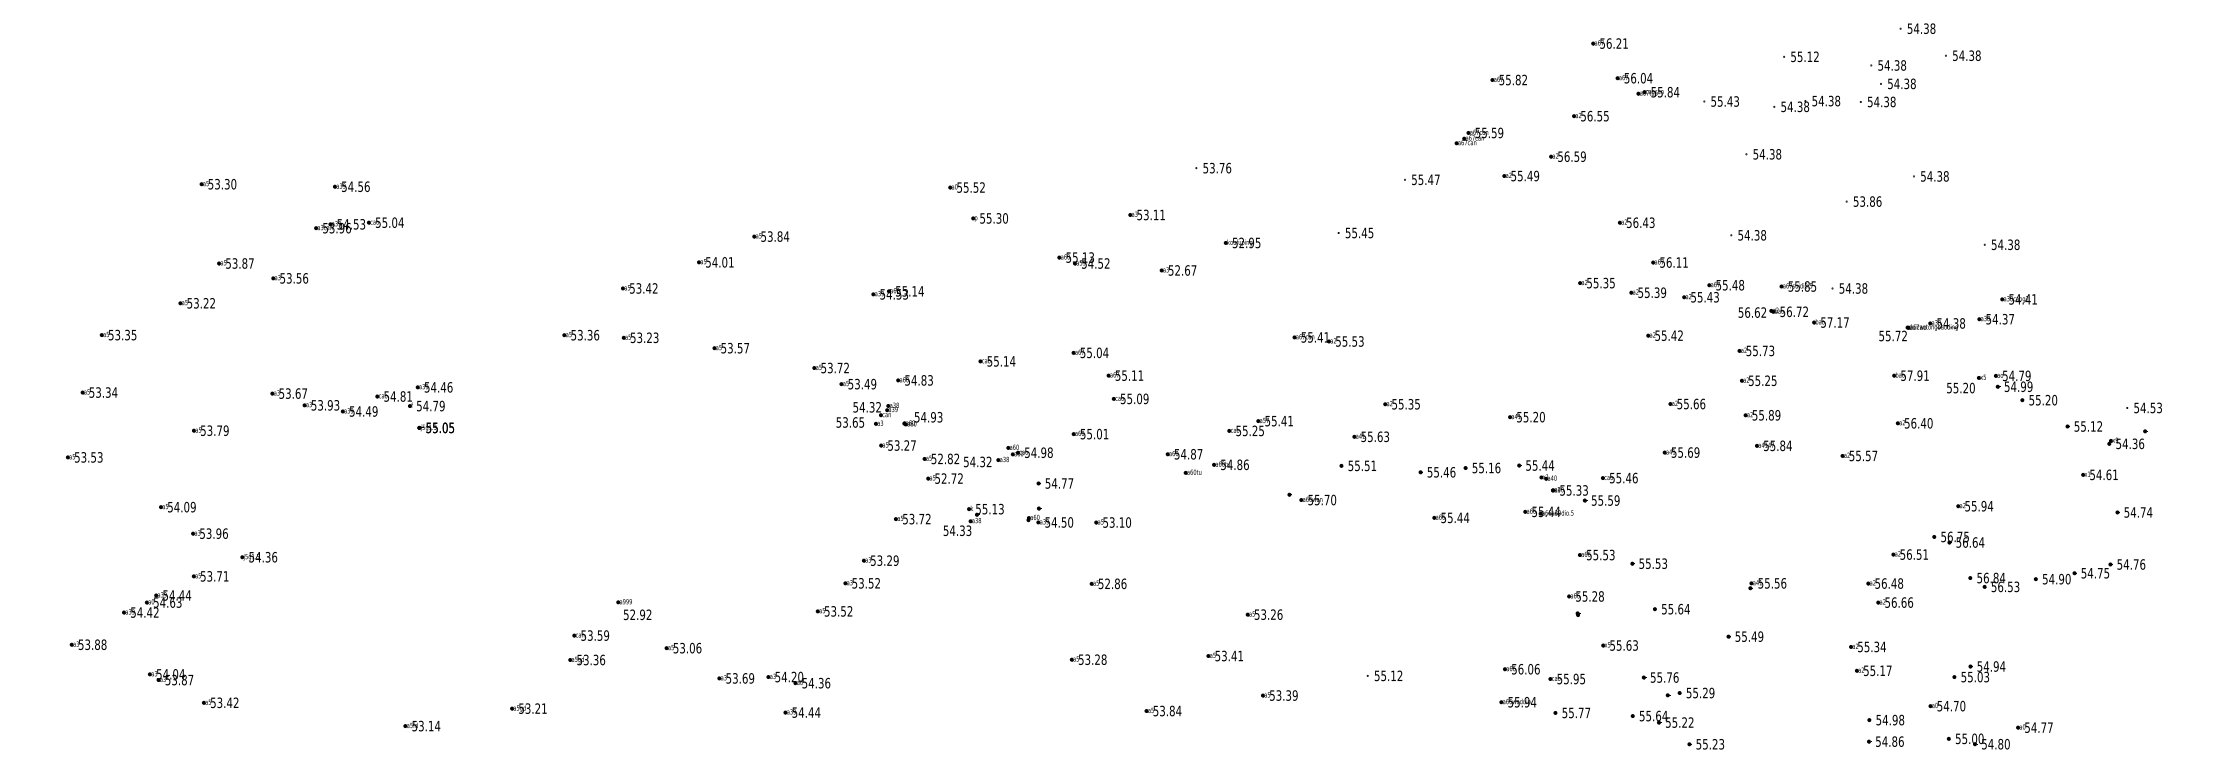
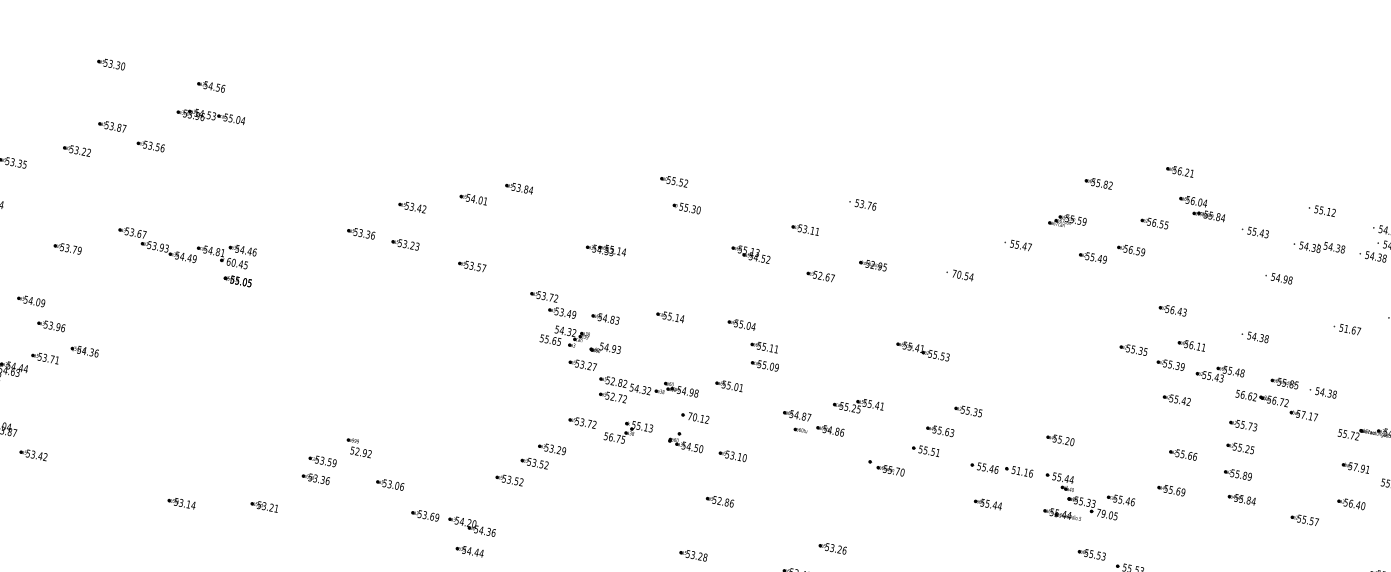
text: (1771, 154) -> (1285, 279), 54.38 -> 54.98
text: (1870, 201) -> (1352, 330), 53.86 -> 51.67
text: (1359, 232) -> (962, 275), 55.45 -> 70.54
text: (430, 405) -> (237, 263), 54.79 -> 60.45
text: (845, 421) -> (547, 338), 53.65 -> 55.65
text: (1481, 467) -> (1018, 470), 55.16 -> 51.16
text: (1059, 483) -> (698, 418), 54.77 -> 70.12
text: (1605, 500) -> (1107, 514), 55.59 -> 79.05
text: (960, 530) -> (617, 438), 54.33 -> 56.75

